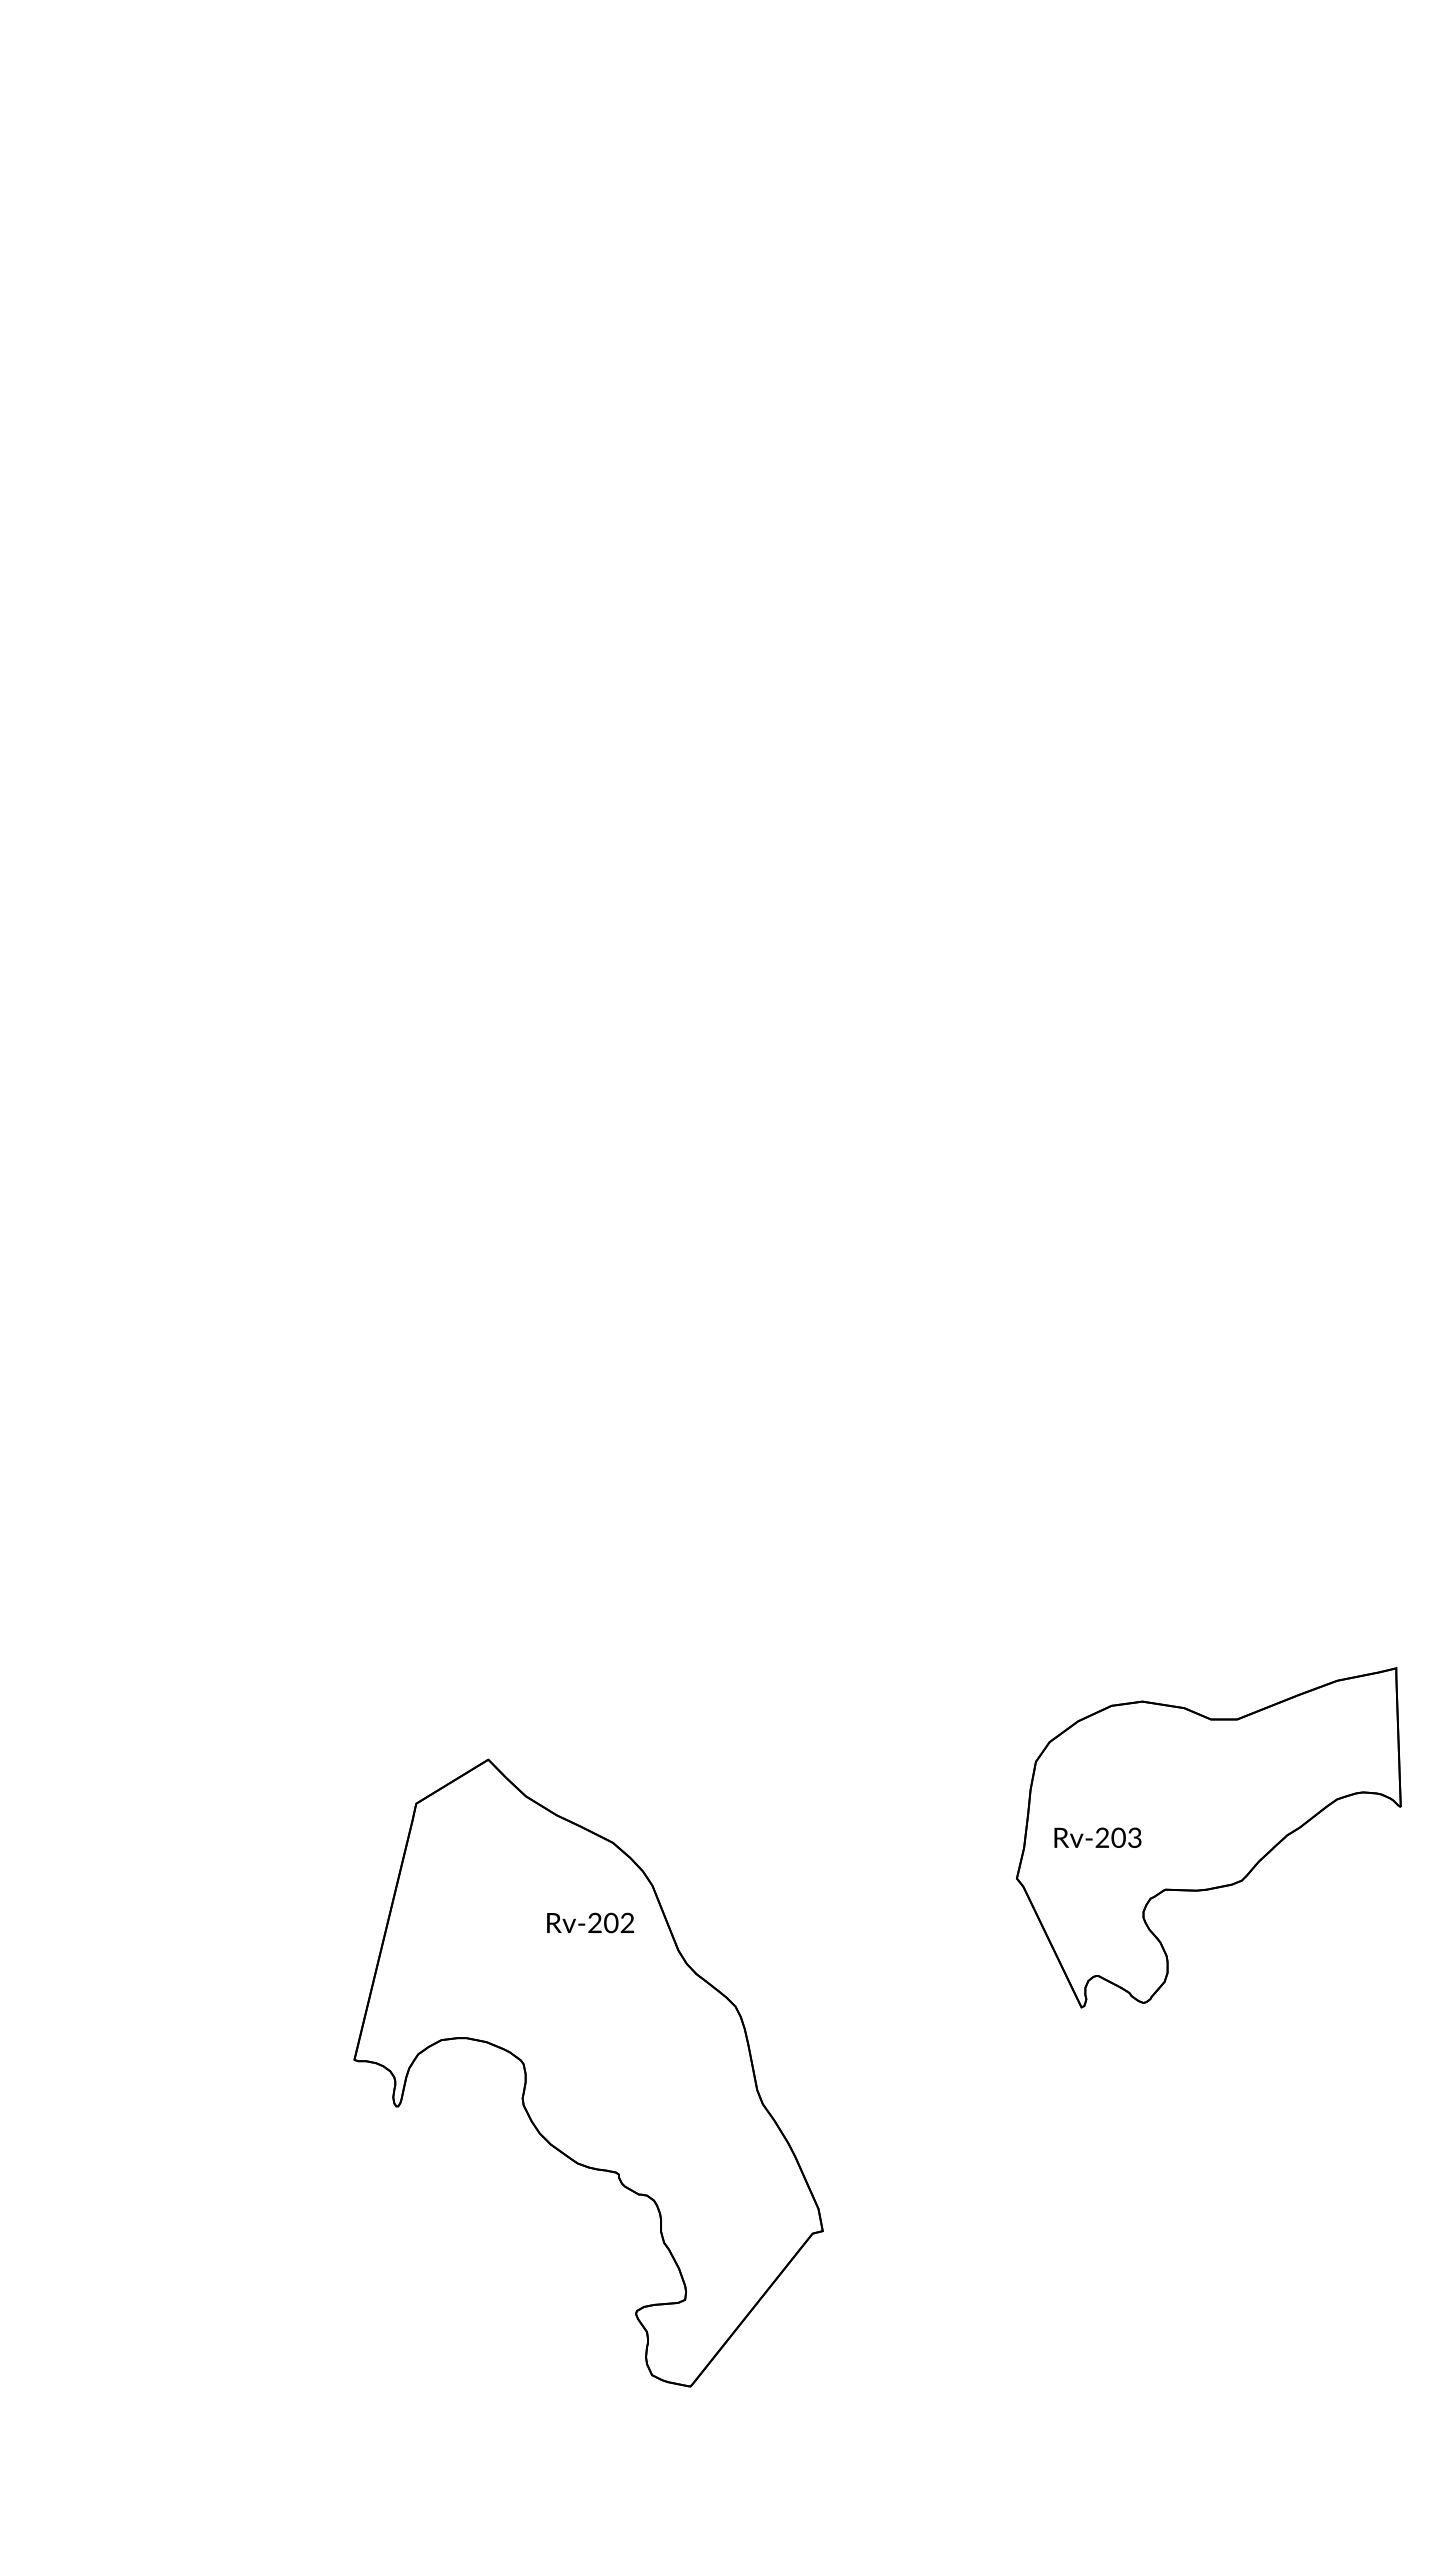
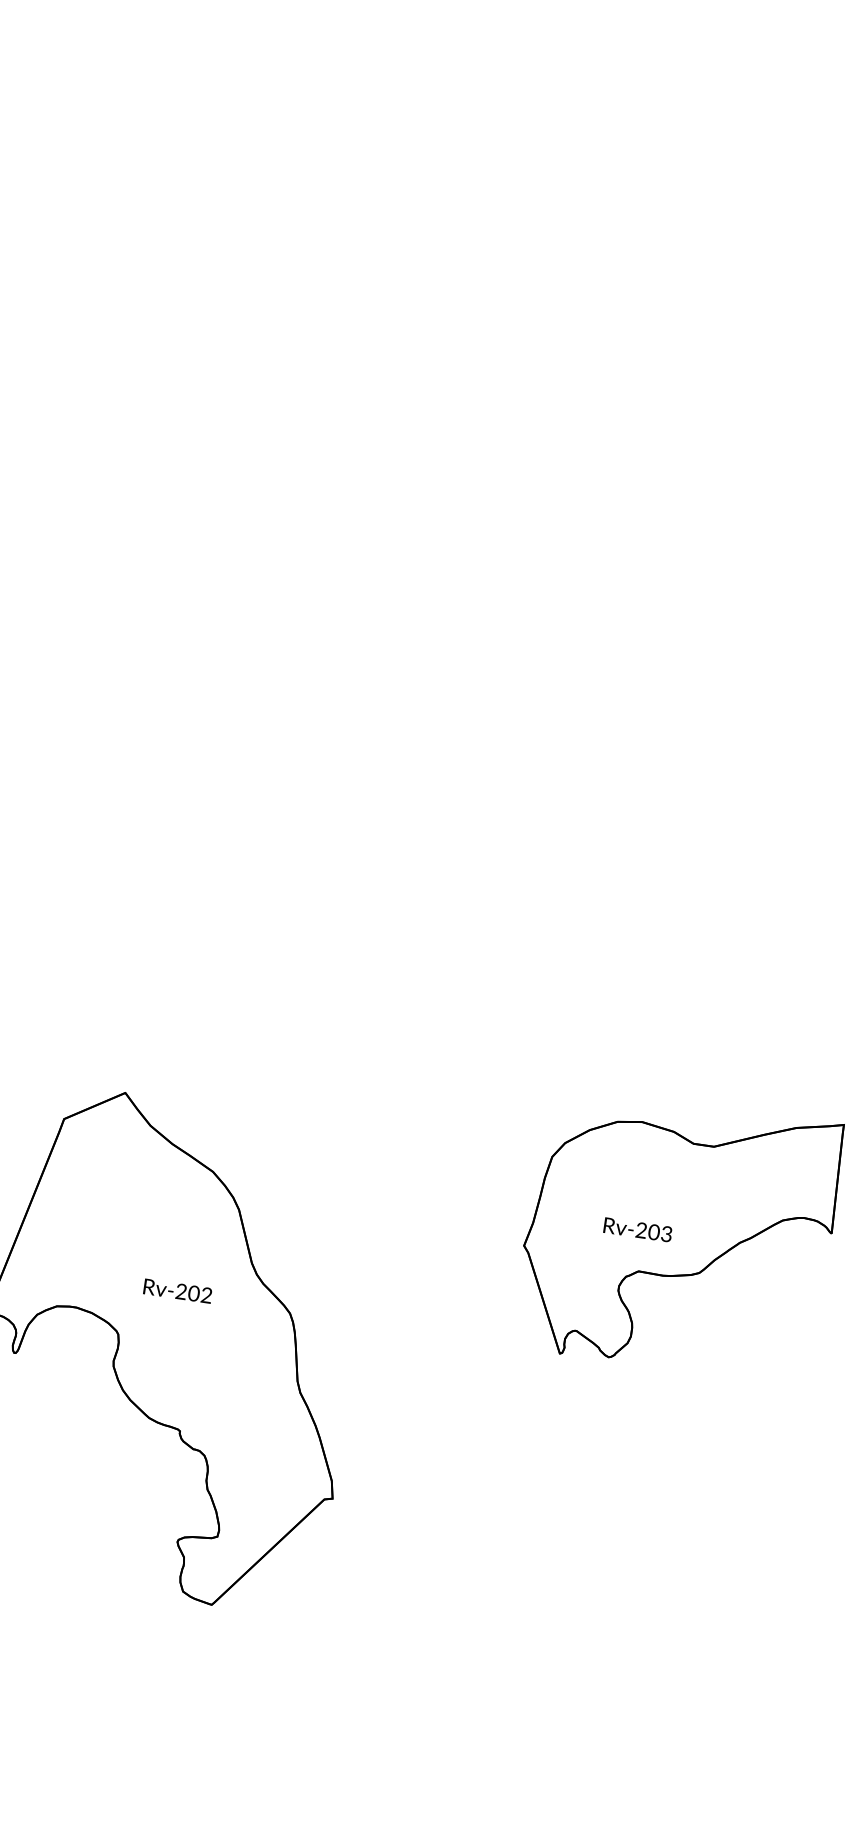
text: (1097, 1837) -> (637, 1229), moved
text: (590, 1922) -> (177, 1290), moved

